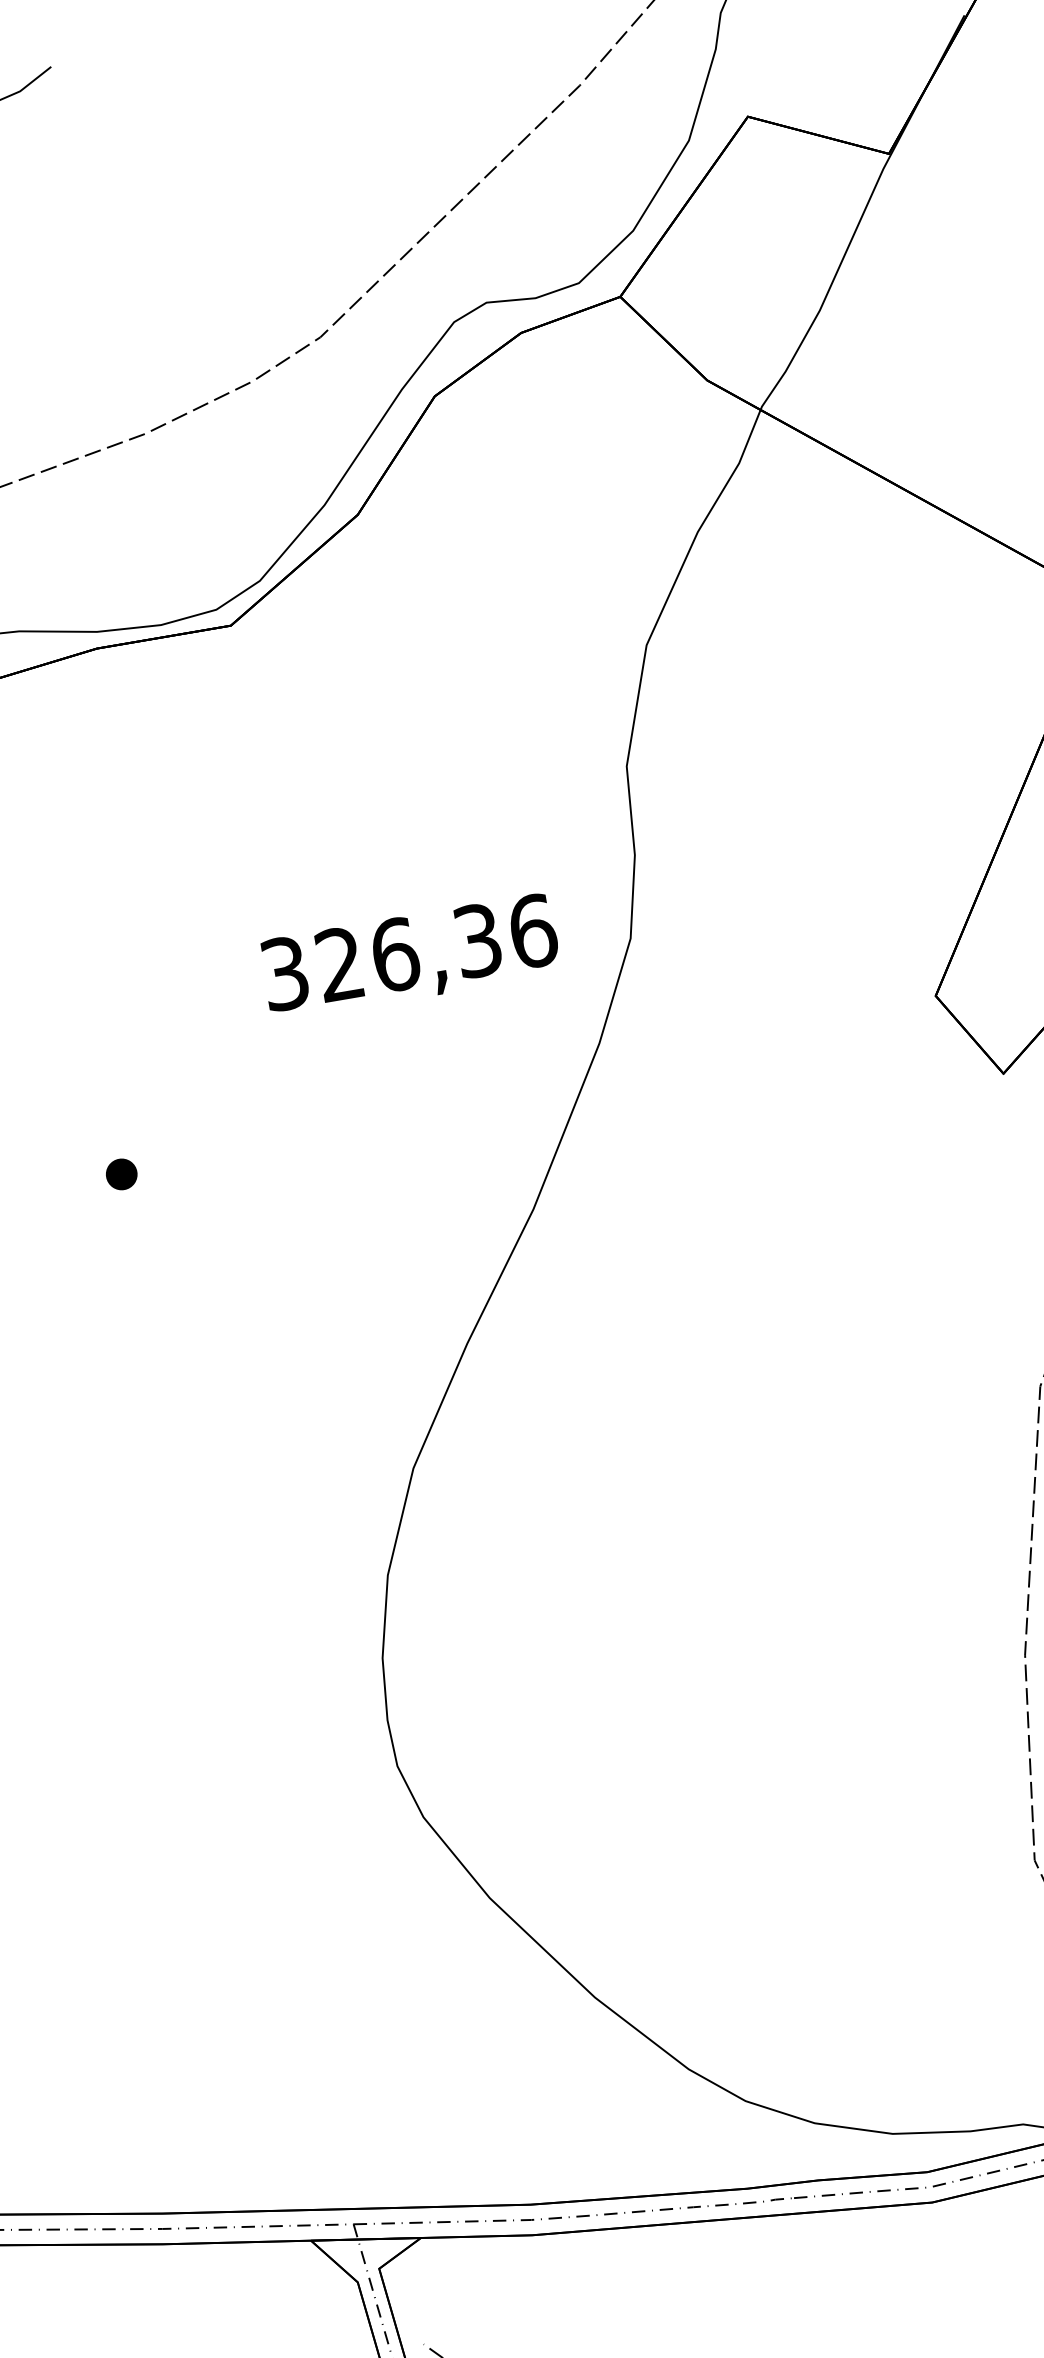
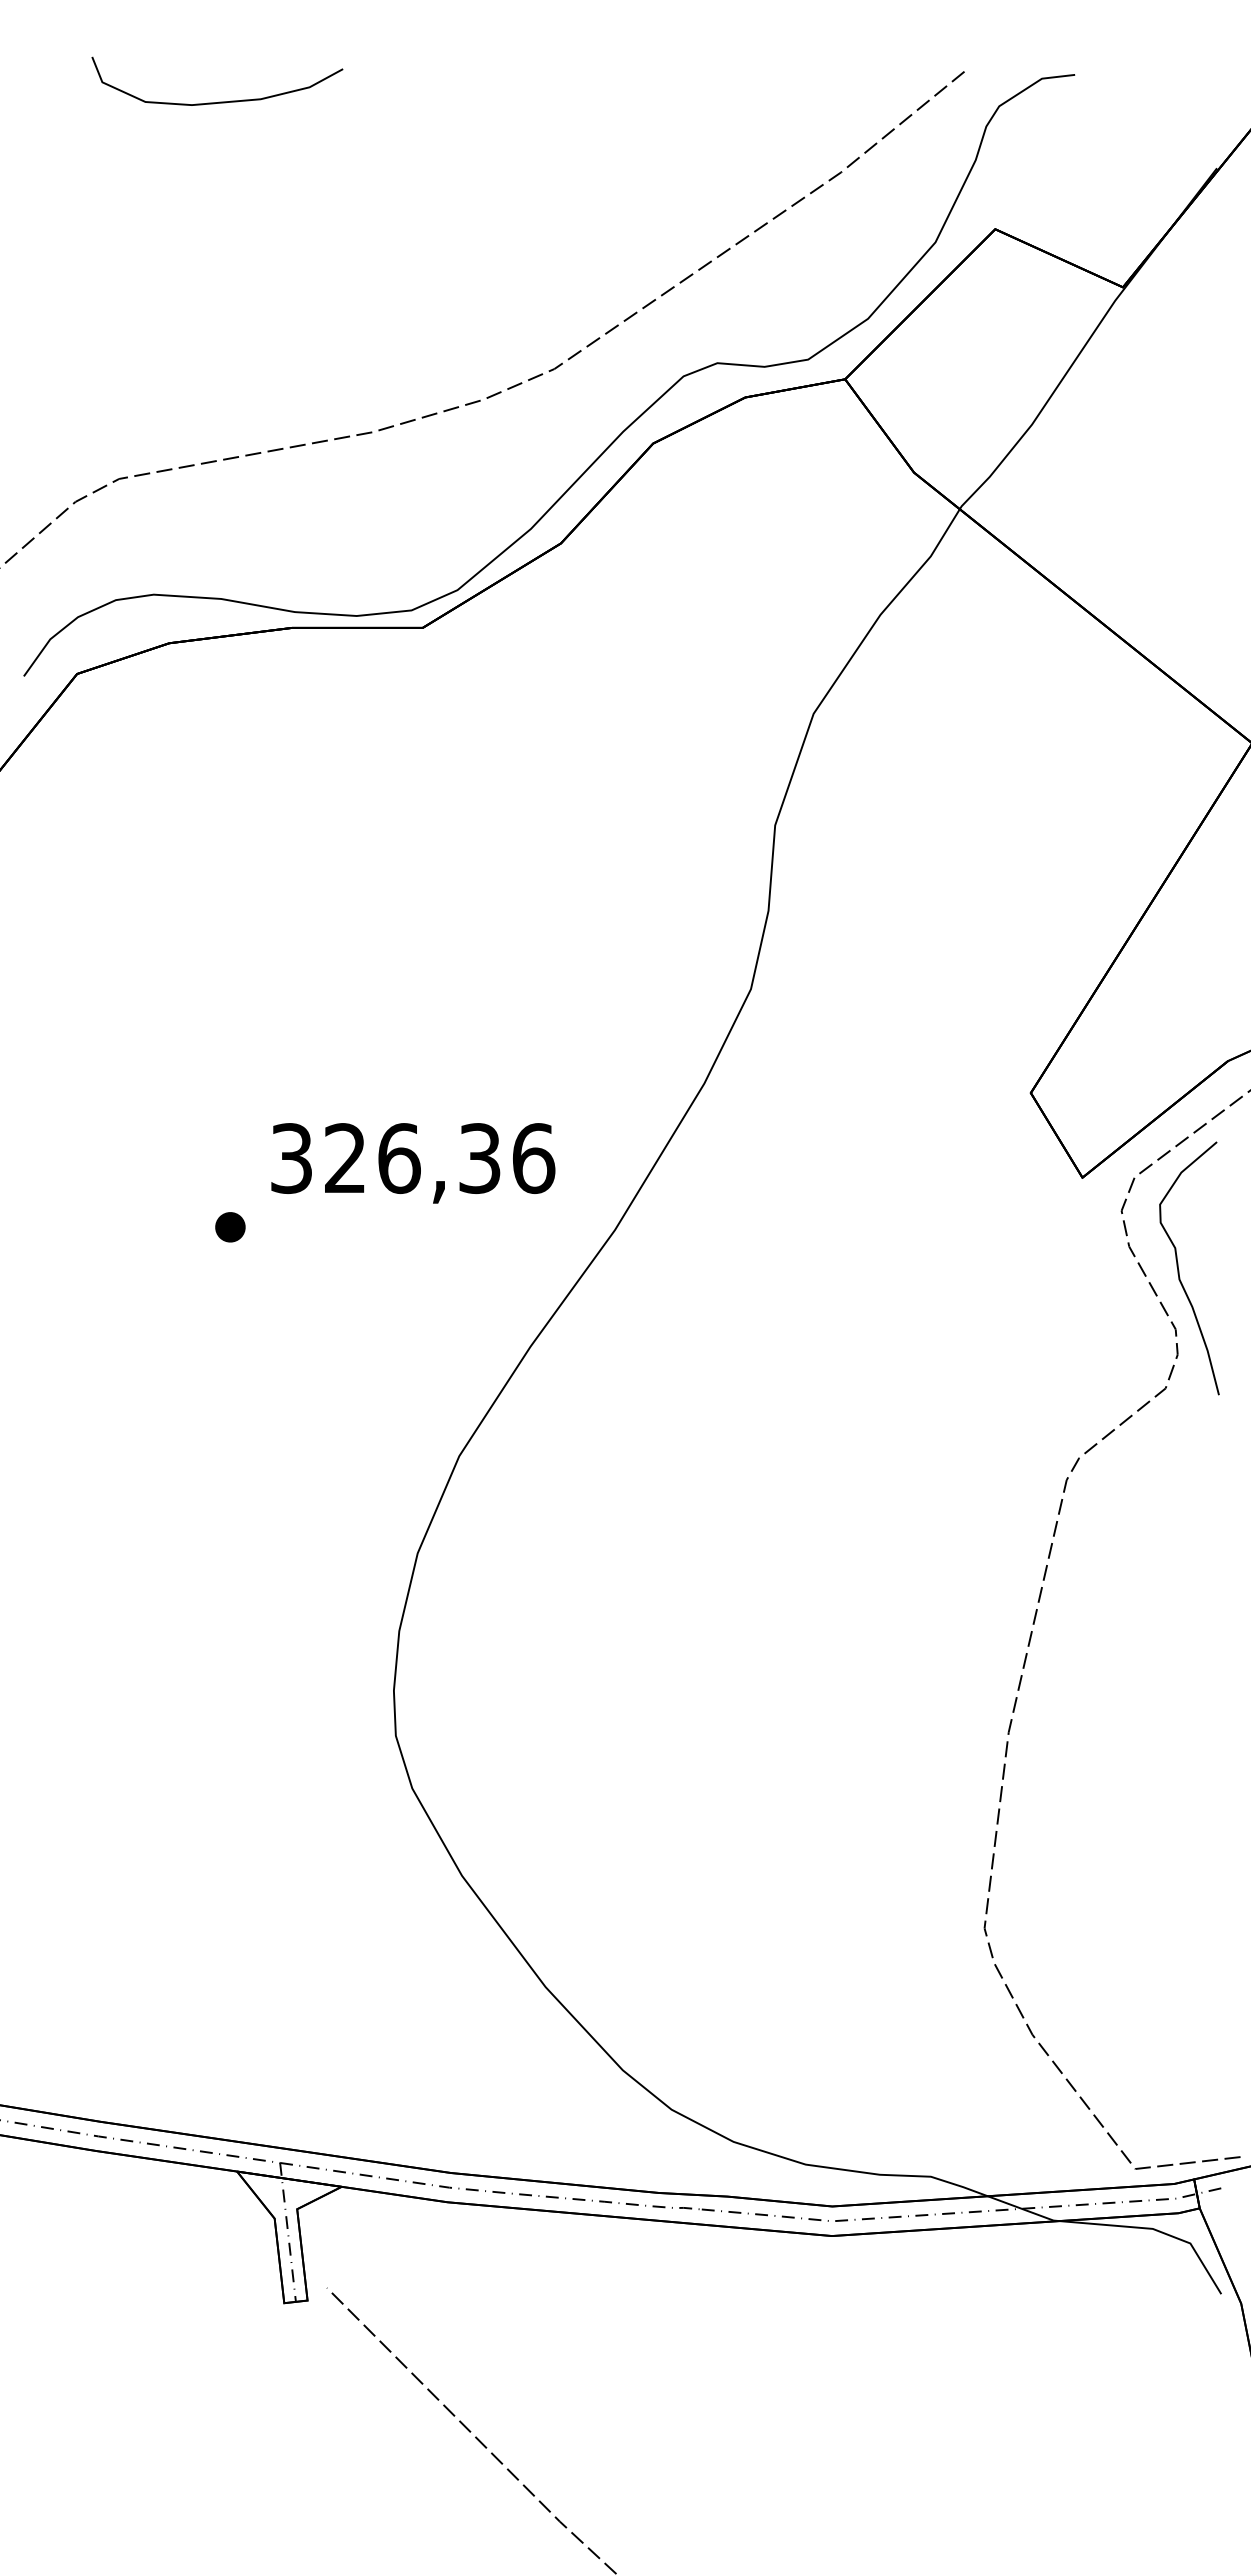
text: (410, 957) -> (413, 1163), moved
part: (121, 1174) -> (230, 1227), moved

